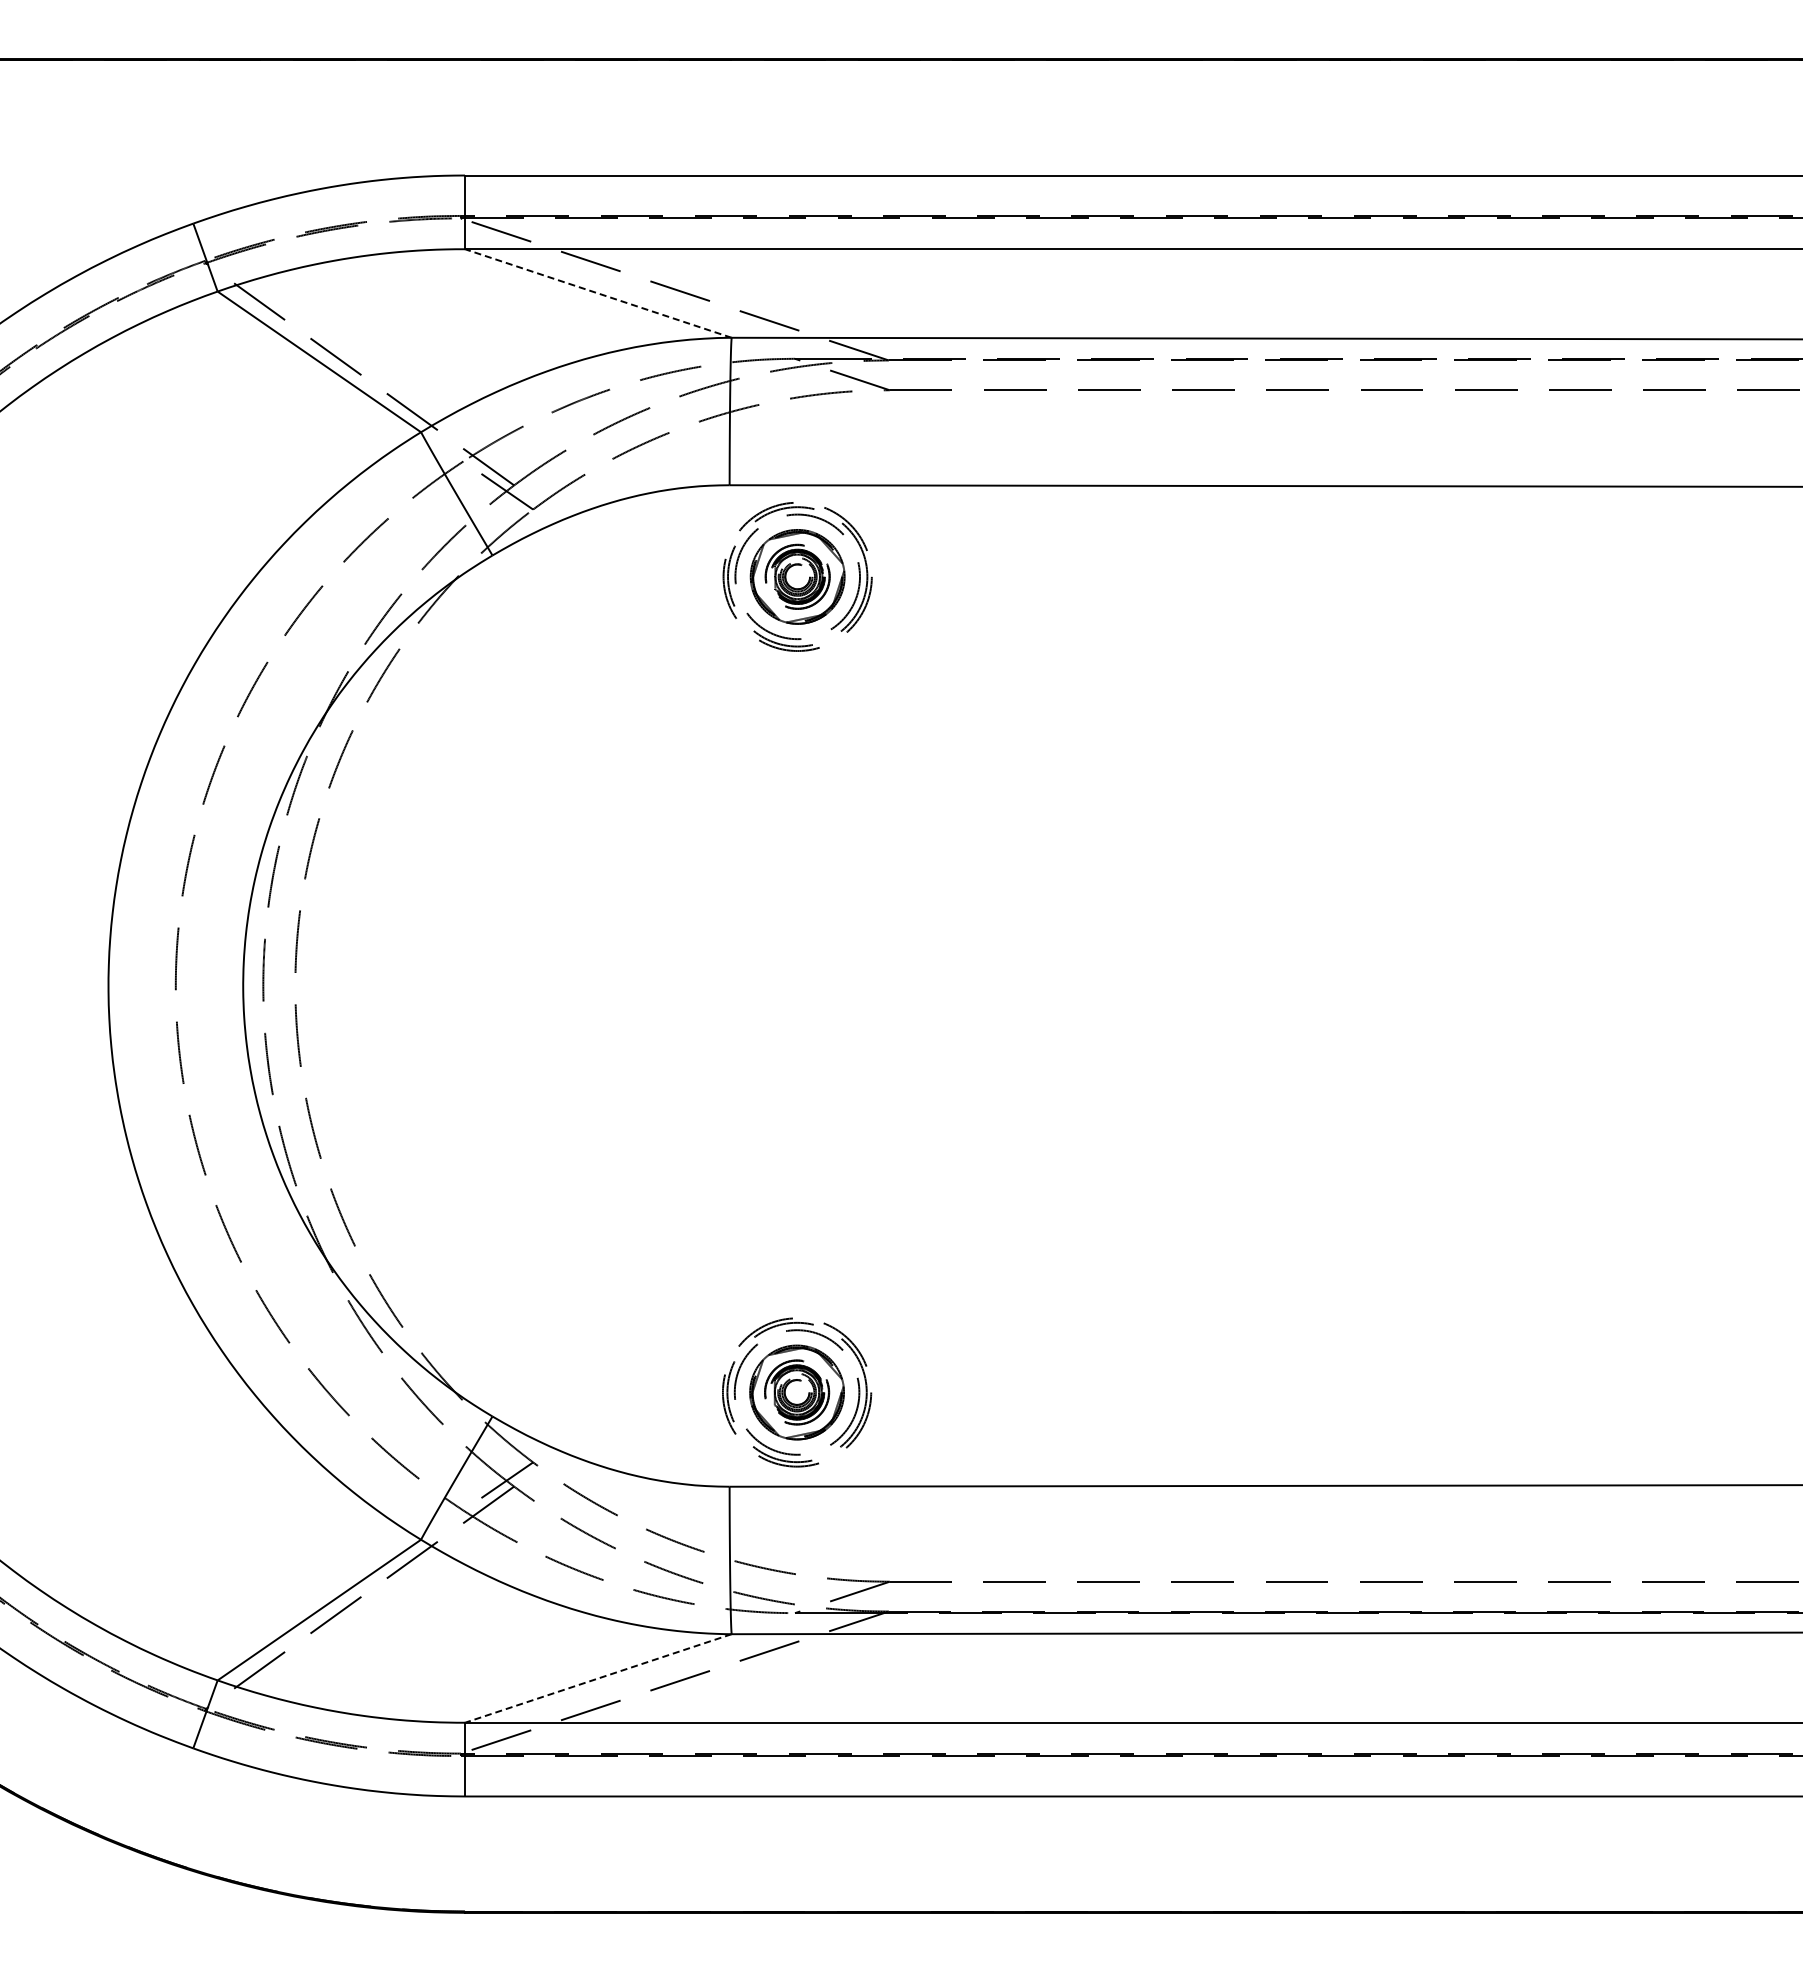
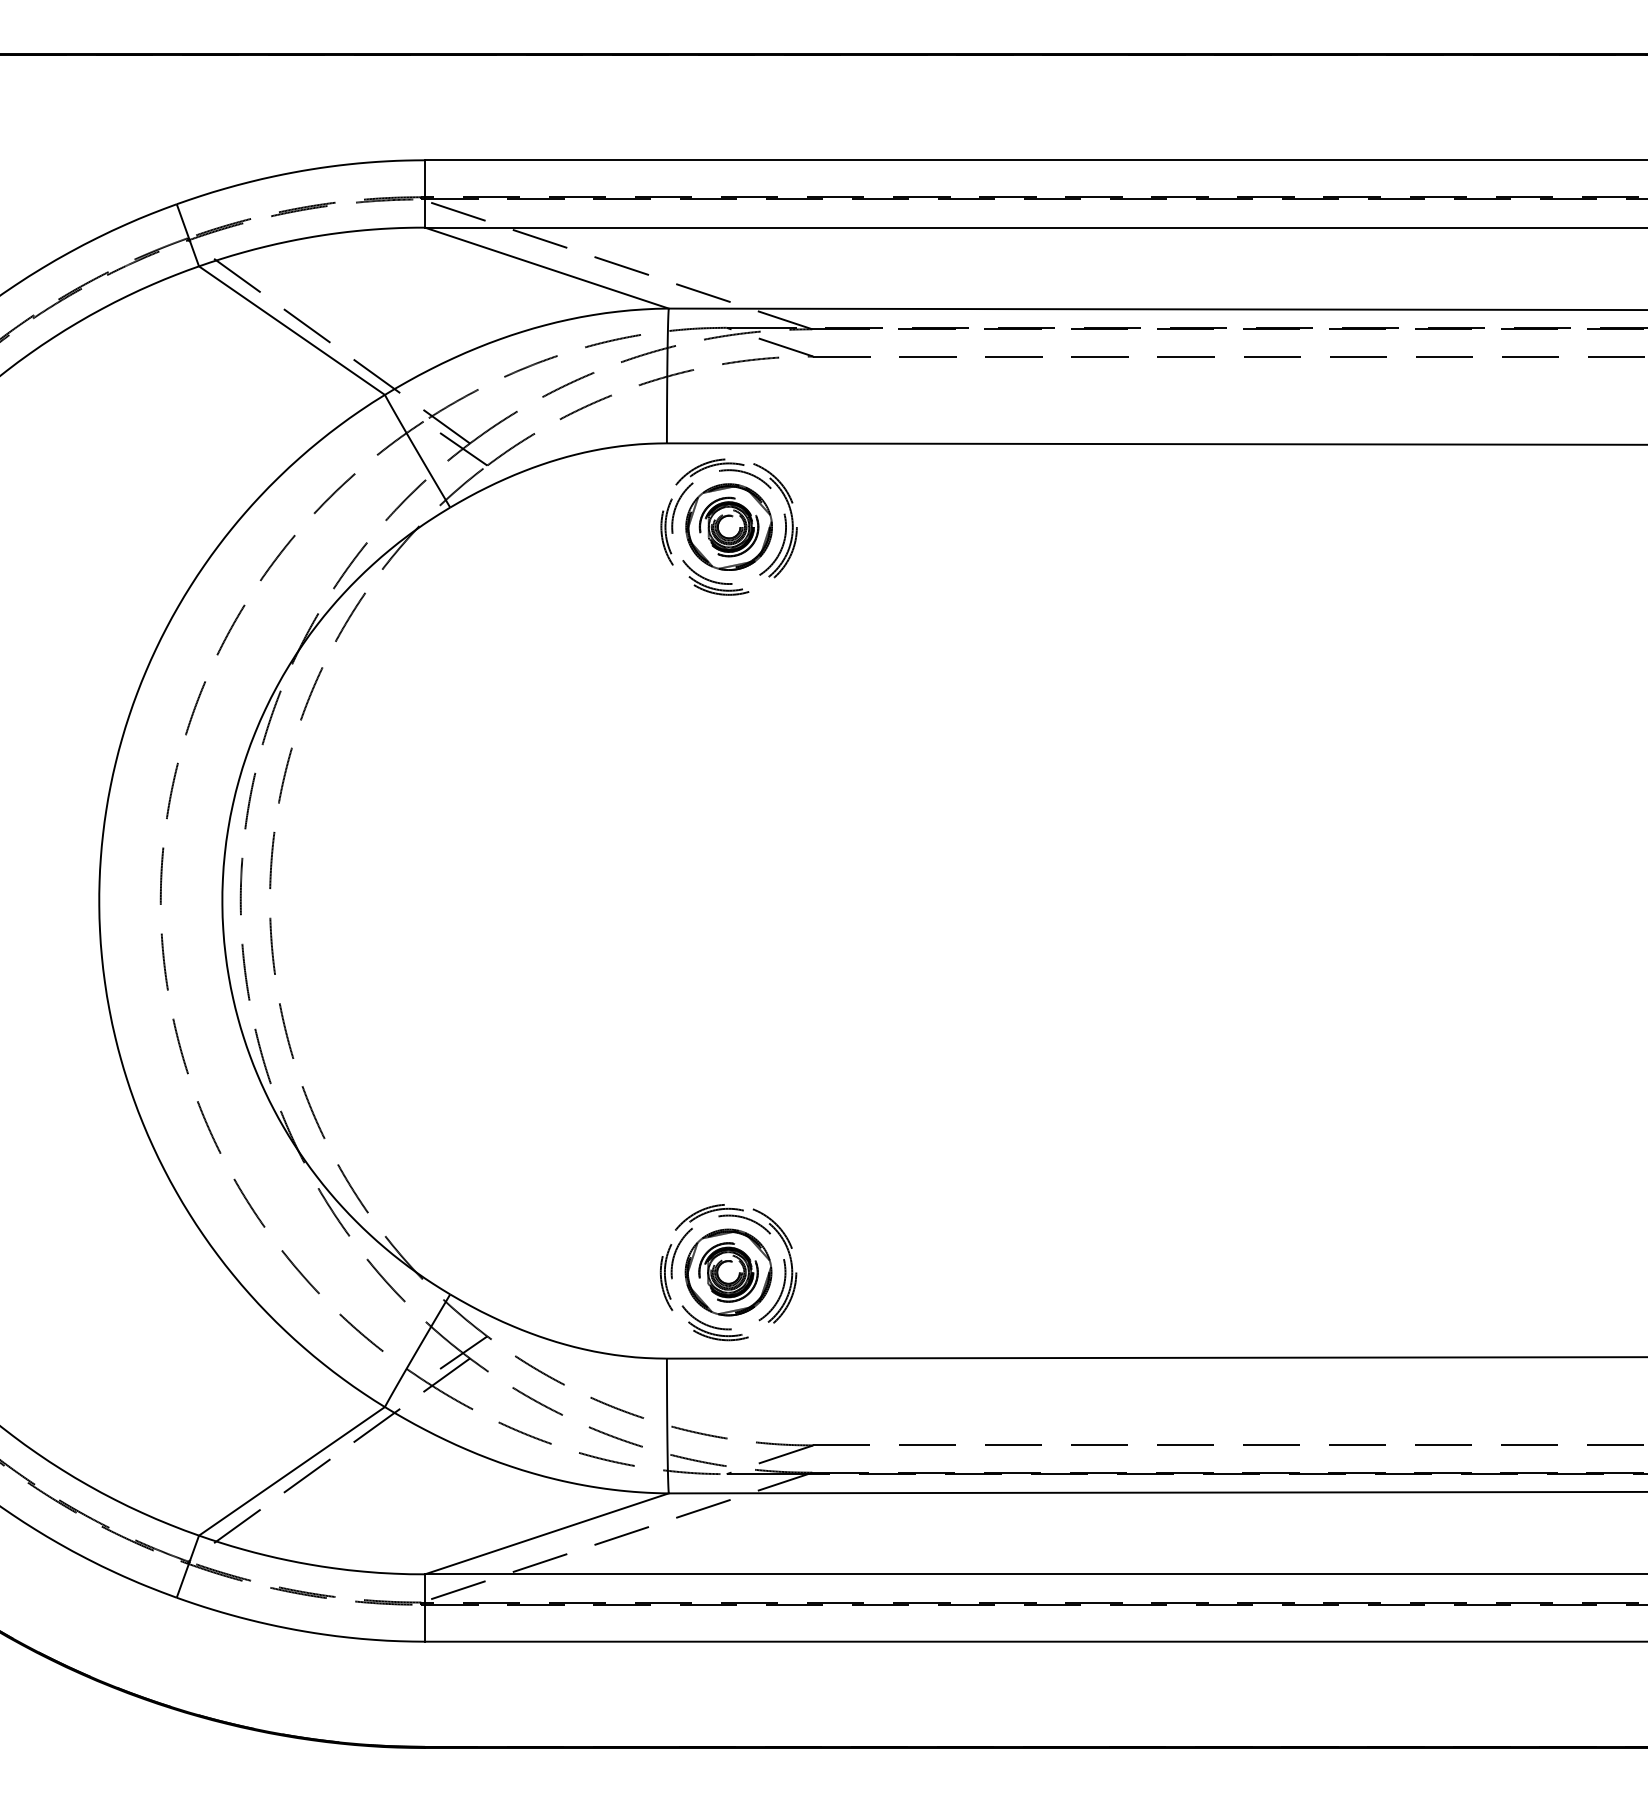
line: (597, 293) -> (546, 268), dashed -> solid
line: (597, 1678) -> (546, 1533), dashed -> solid

